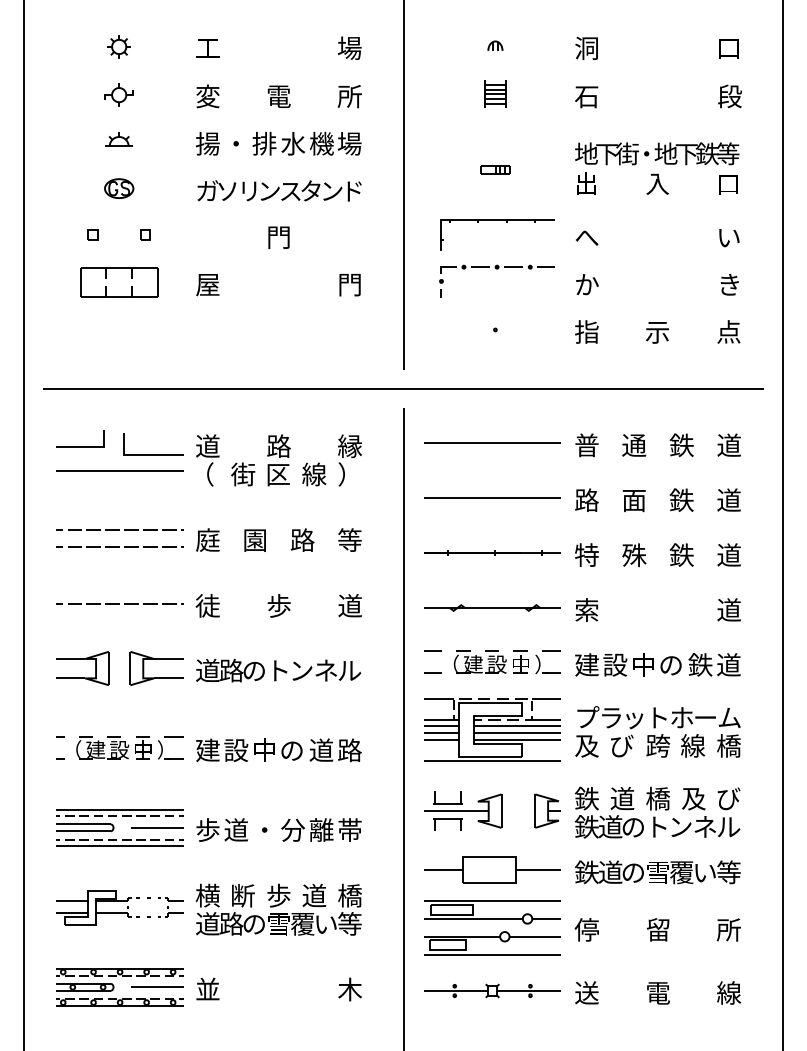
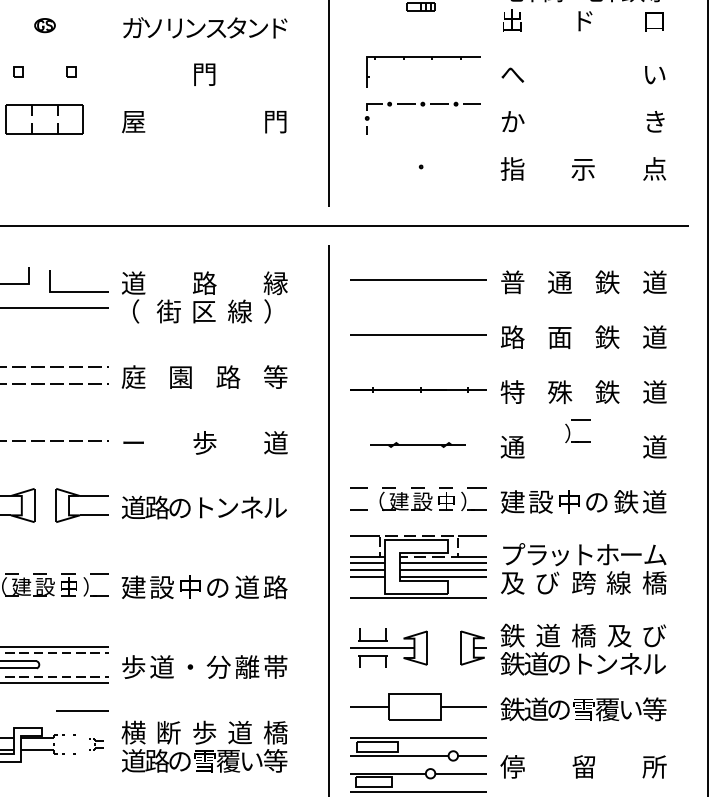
text: (657, 183) -> (583, 20), 入 -> ド
part: (119, 188) -> (45, 25), size x0.7
part: (644, 594) -> (570, 431), added
text: (207, 605) -> (133, 442), 徒 -> ー
part: (492, 607) -> (418, 444), size x0.7
text: (586, 609) -> (512, 446), 索 -> 通
line: (157, 827) -> (83, 710), moved
part: (170, 907) -> (96, 744), size x0.6

